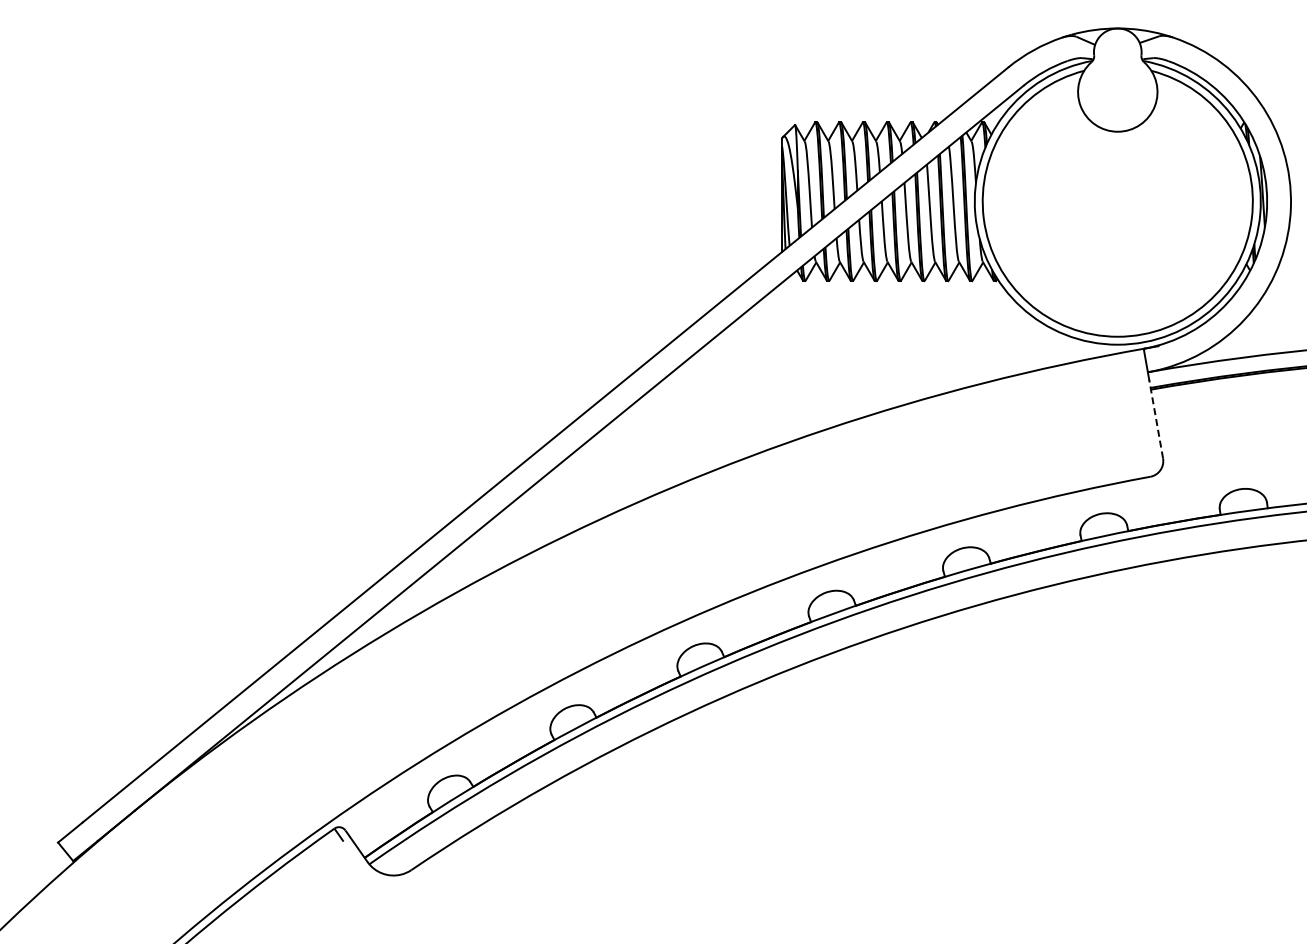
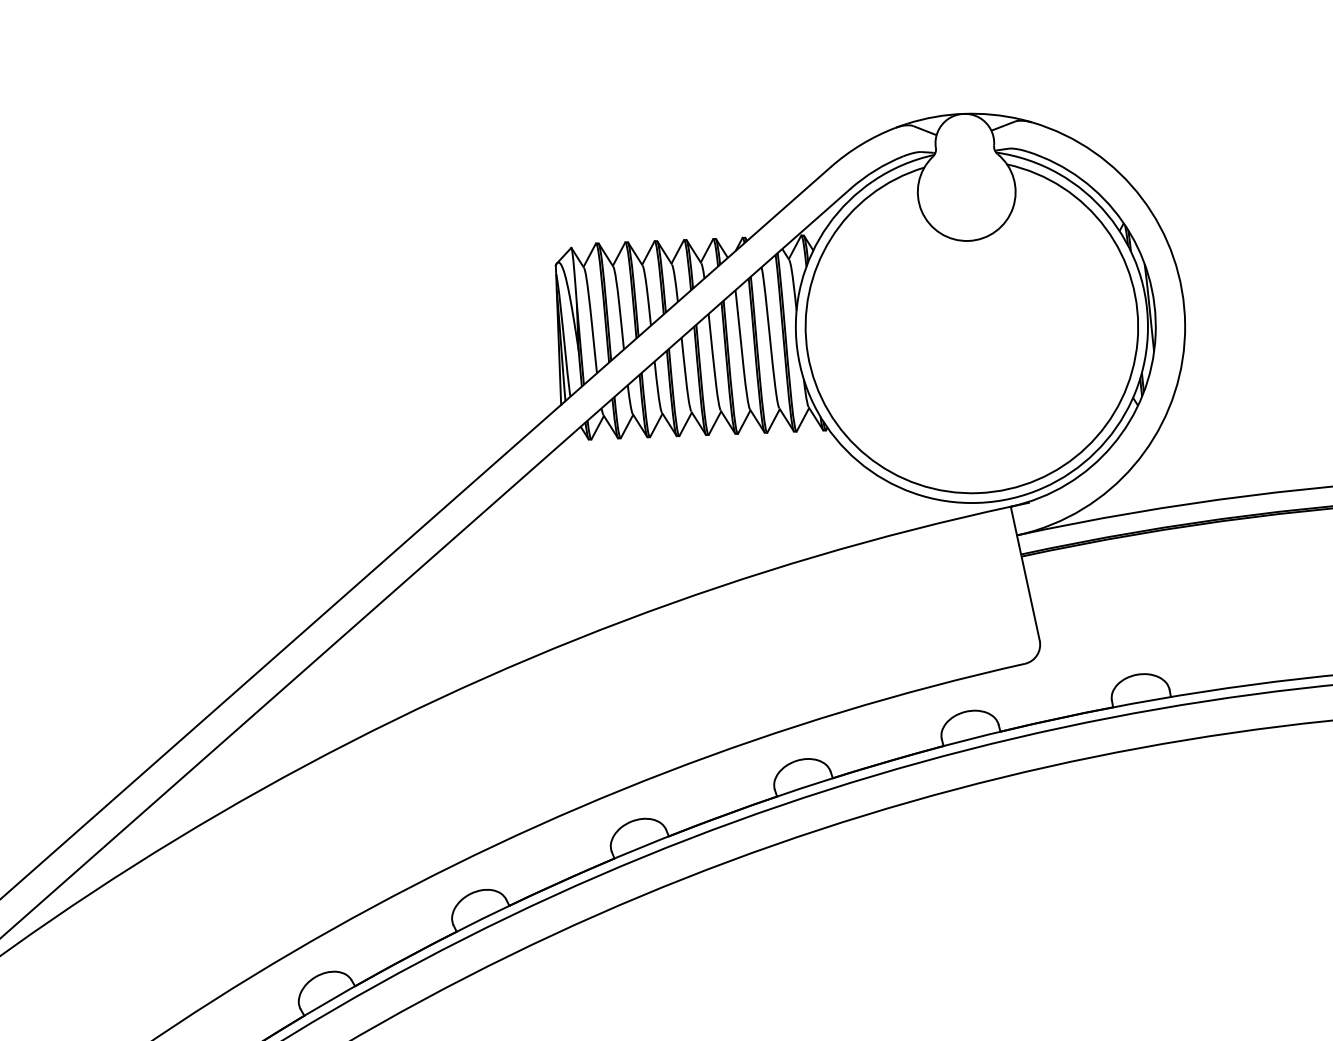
line: (1156, 419) -> (1029, 593), dashed -> solid

